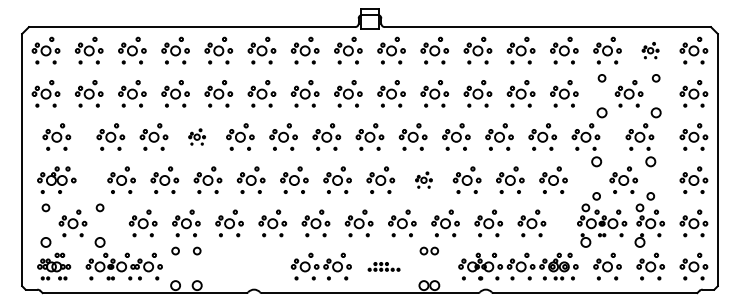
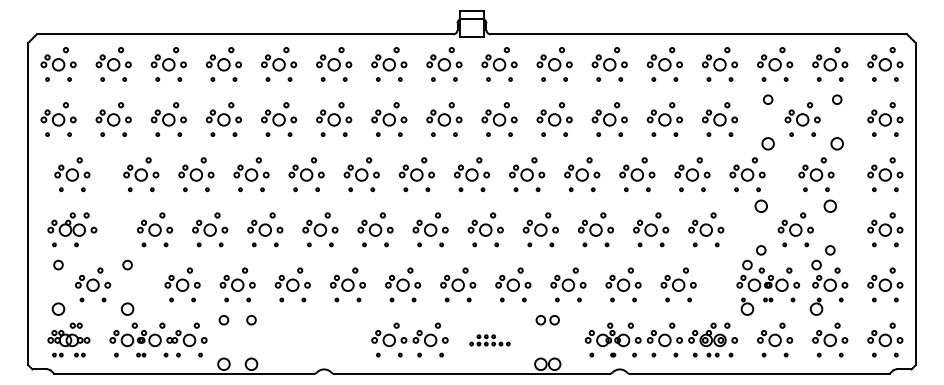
part: (650, 50) -> (829, 64), size x1.67
part: (196, 136) -> (250, 173), size x1.67
part: (423, 179) -> (540, 228), size x1.67

